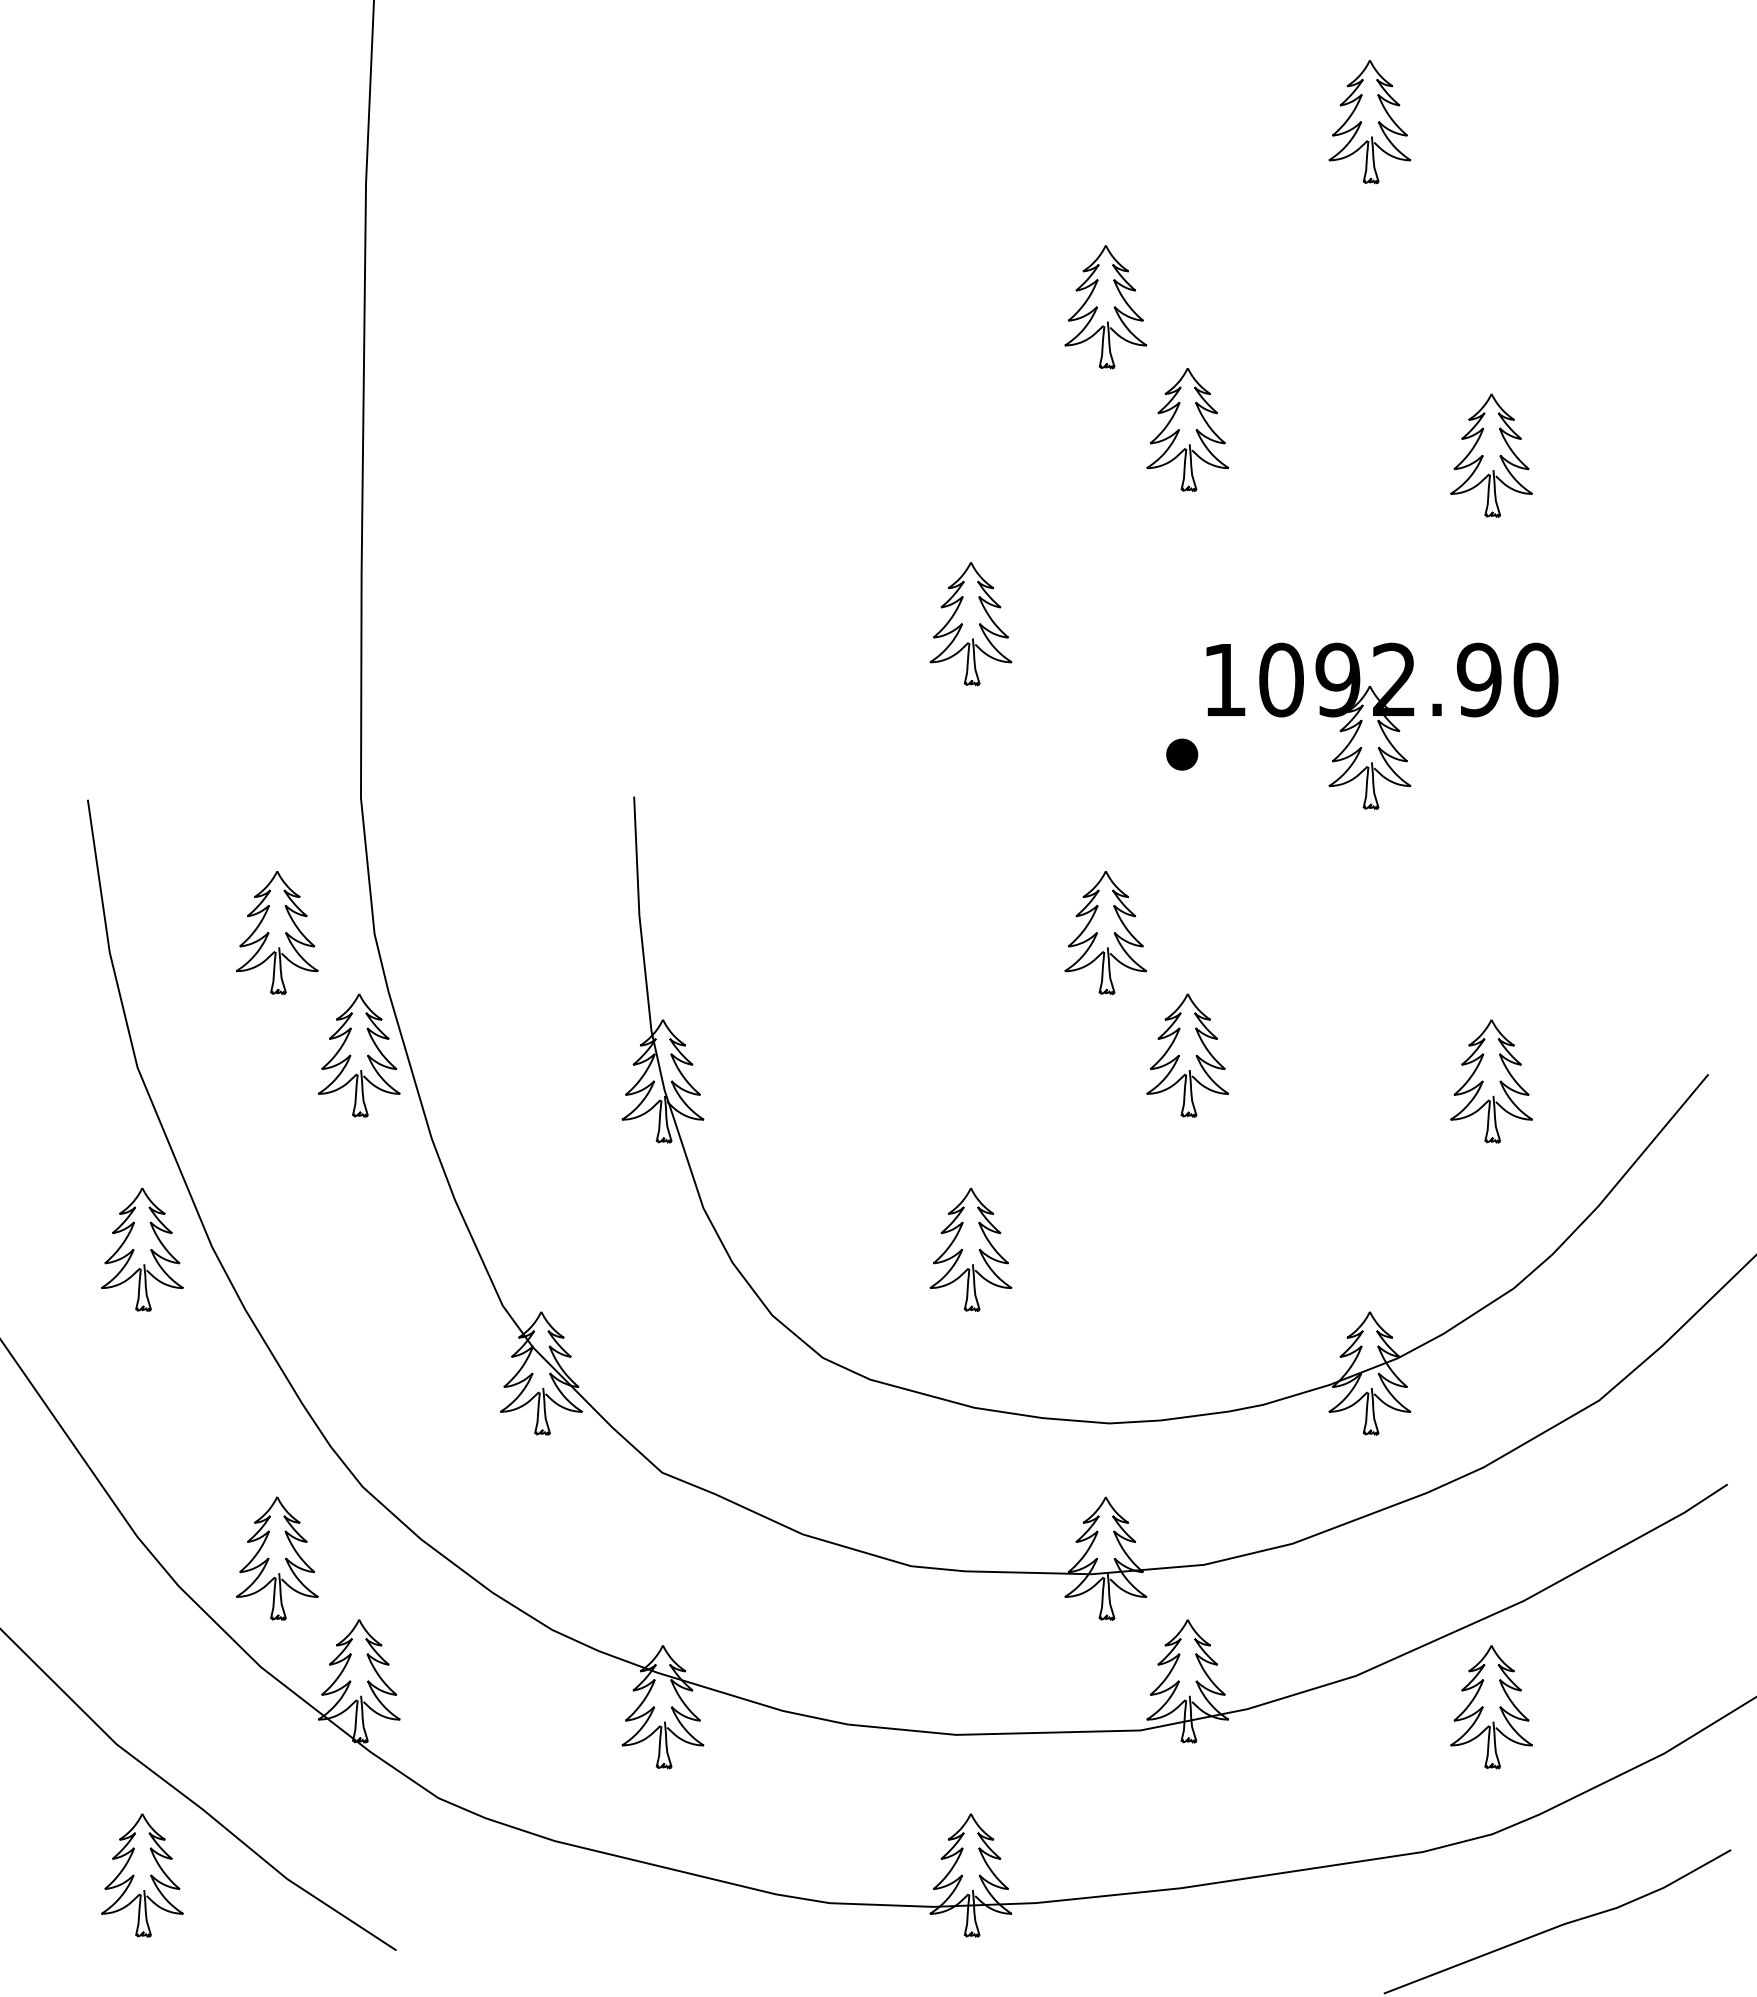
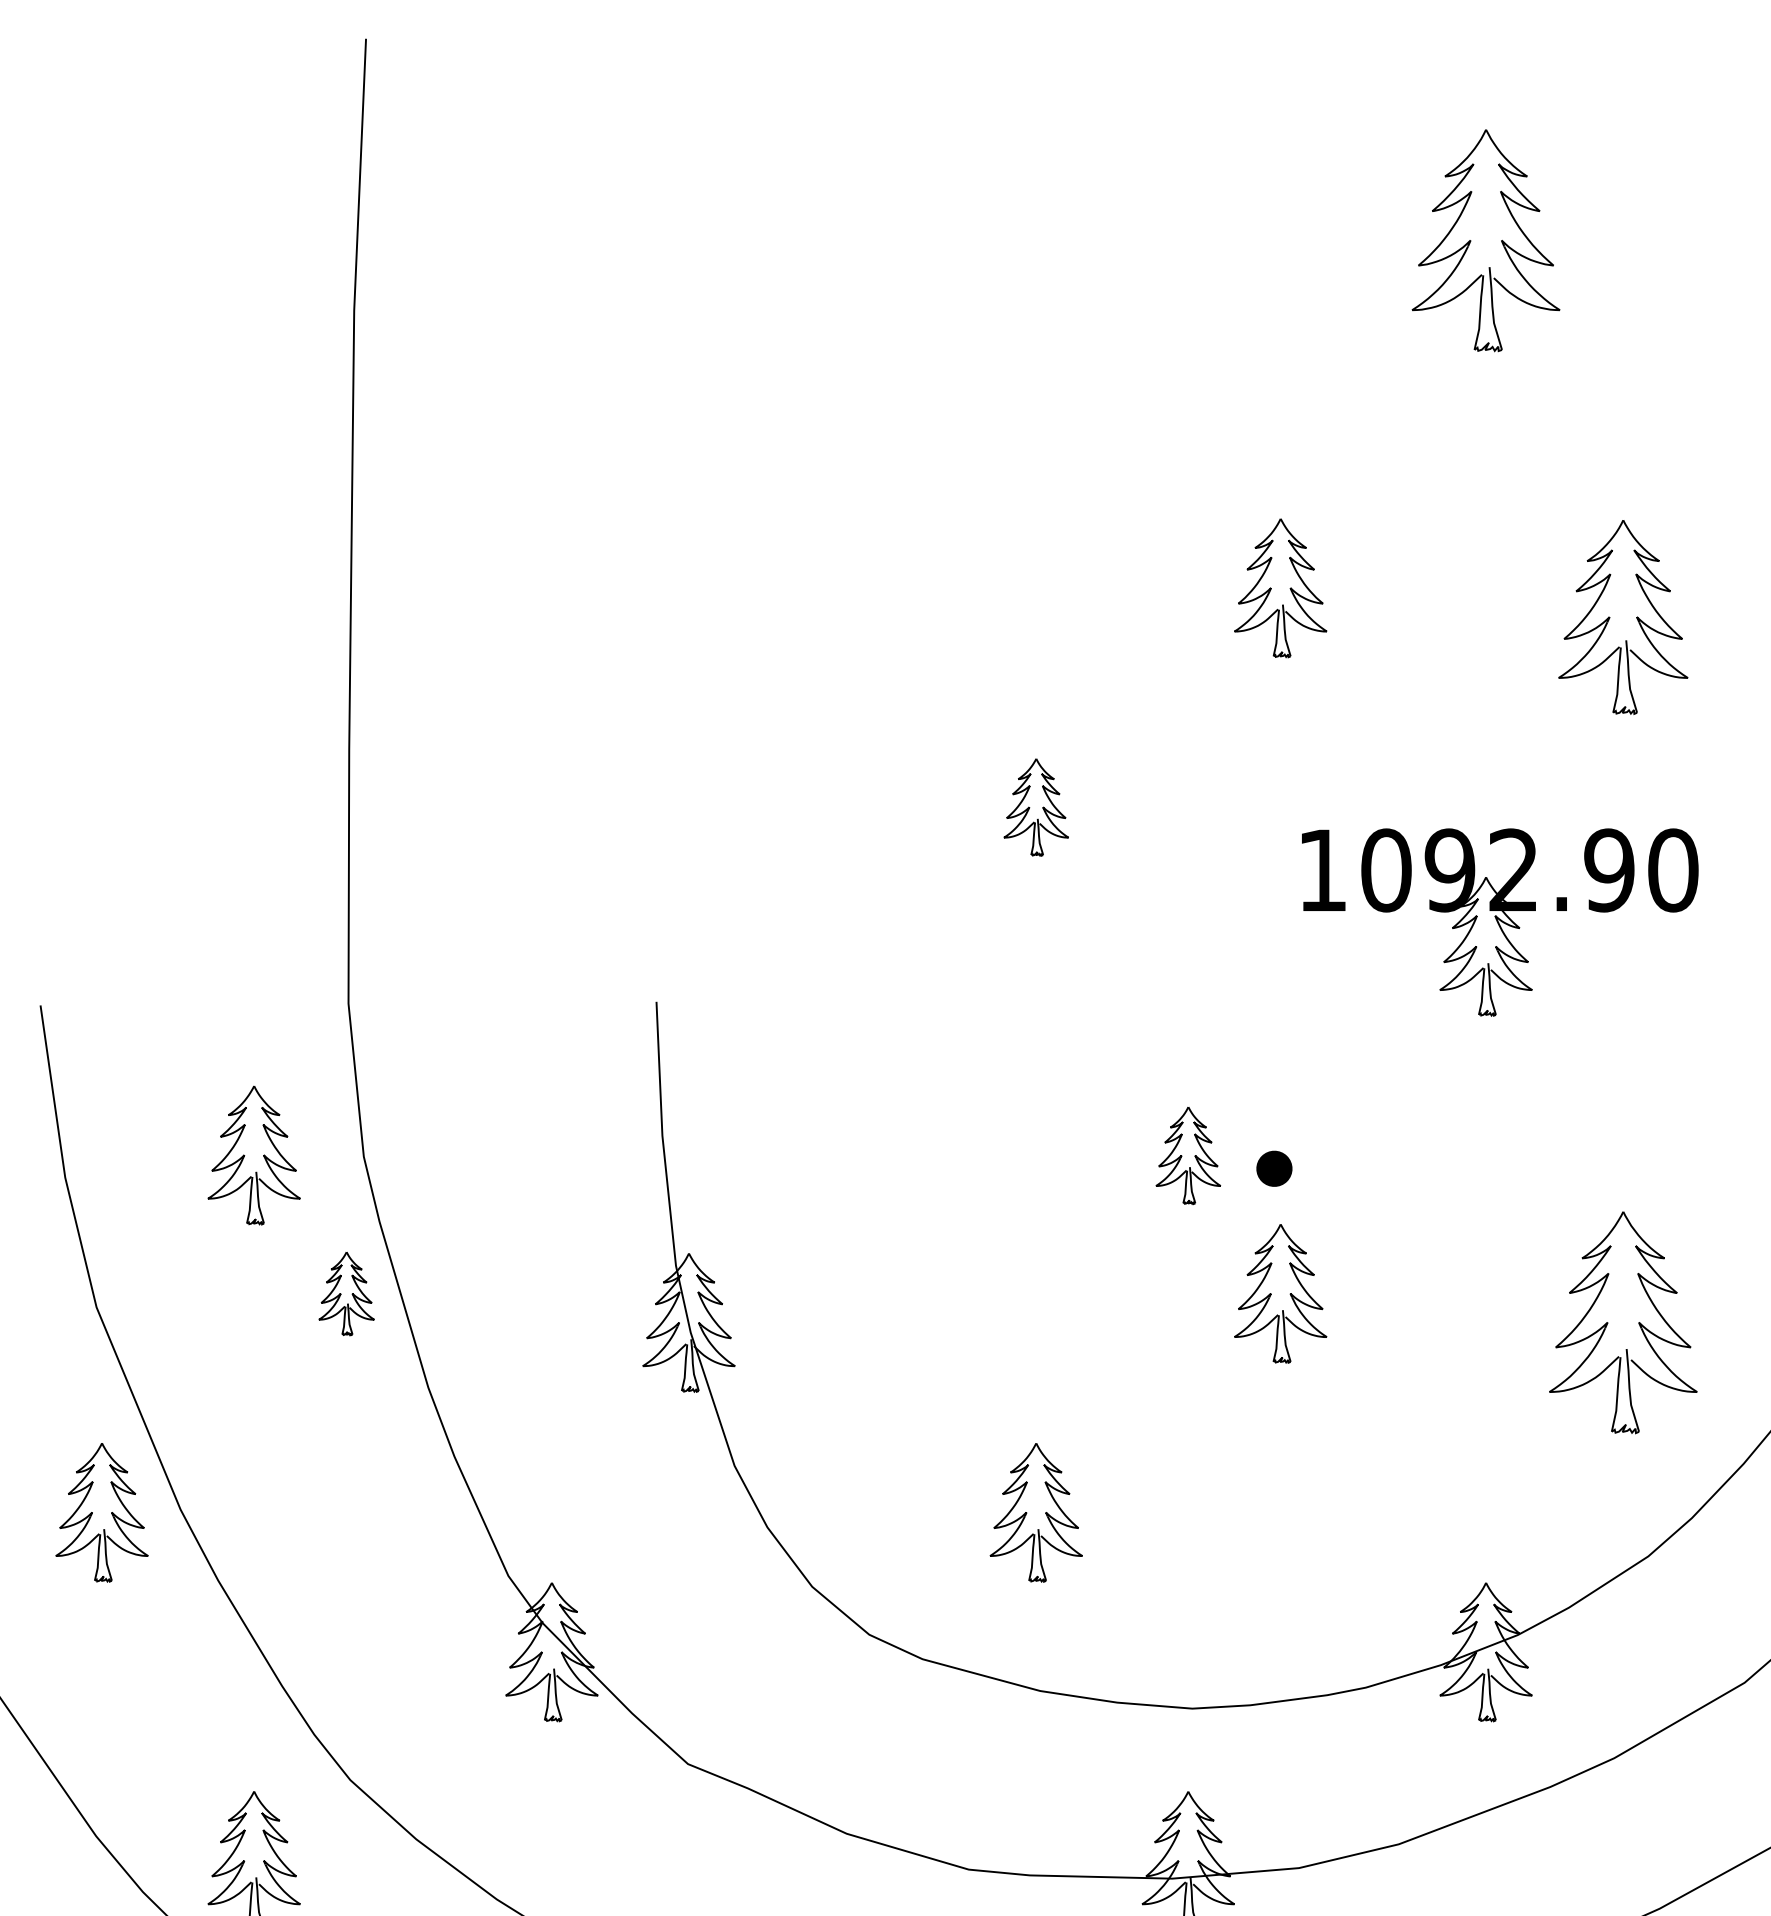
part: (1369, 122) -> (1485, 241), size x1.6
part: (1105, 307) -> (1187, 450), removed
part: (1491, 455) -> (1623, 617), size x1.4
part: (970, 624) -> (1035, 807), size x0.7
part: (1182, 754) -> (1274, 1168), moved
part: (1105, 933) -> (1187, 1156), size x0.7
part: (359, 1055) -> (346, 1293), size x0.6
part: (1491, 1081) -> (1623, 1323), size x1.6

